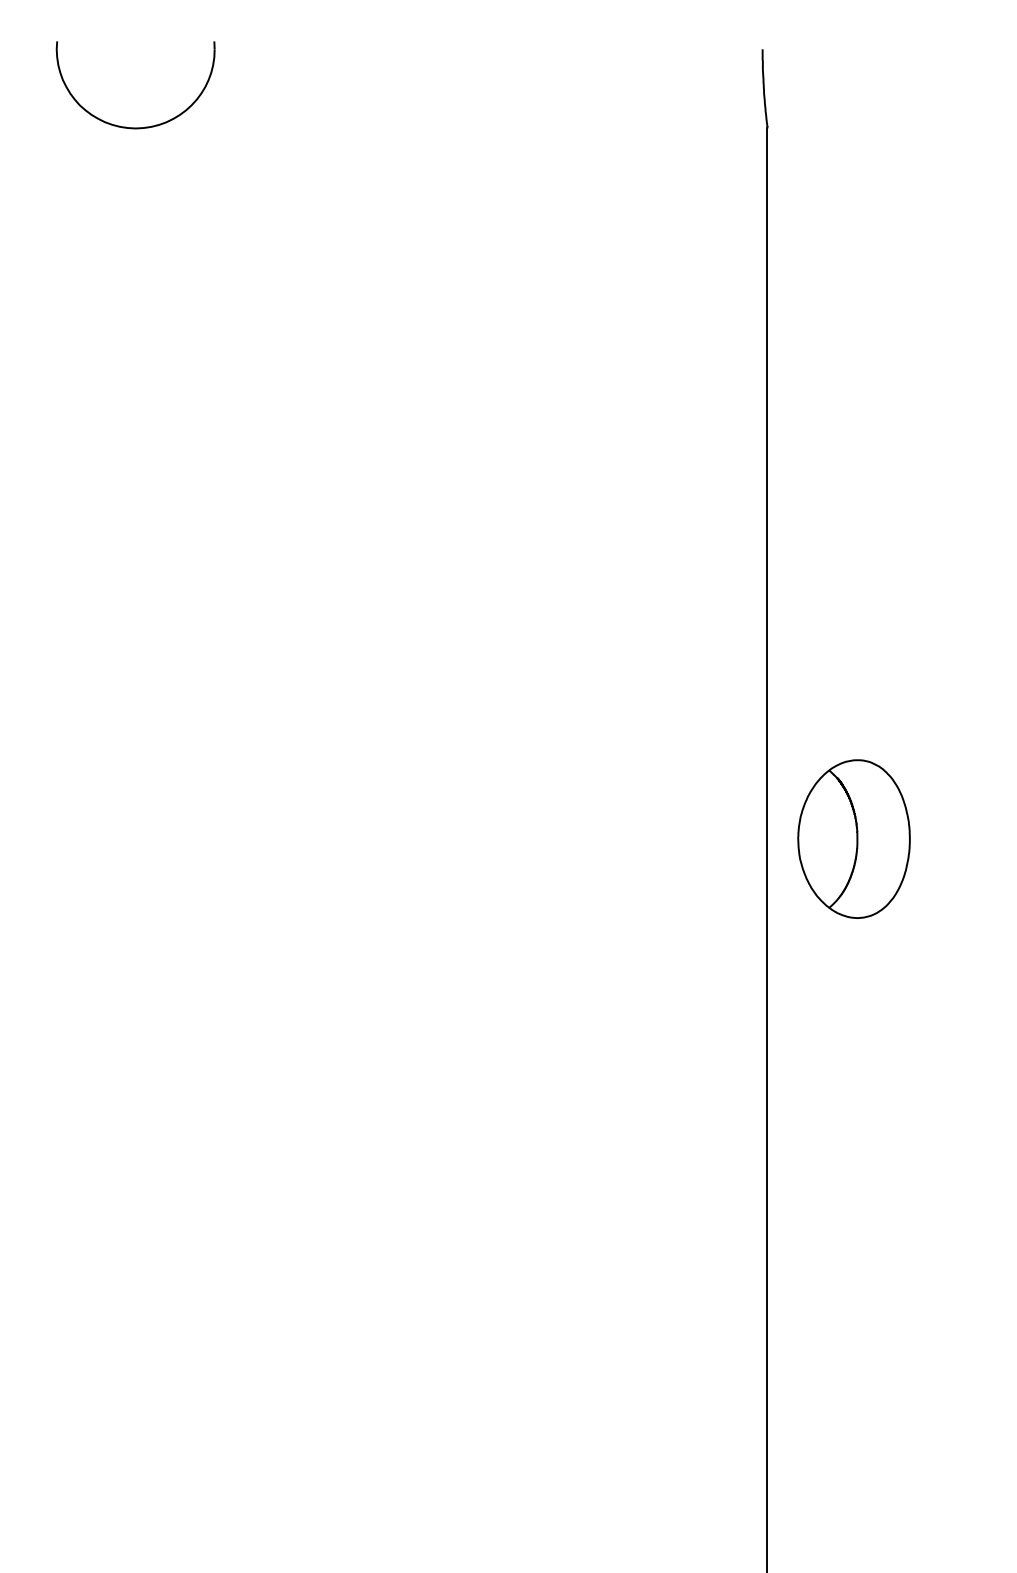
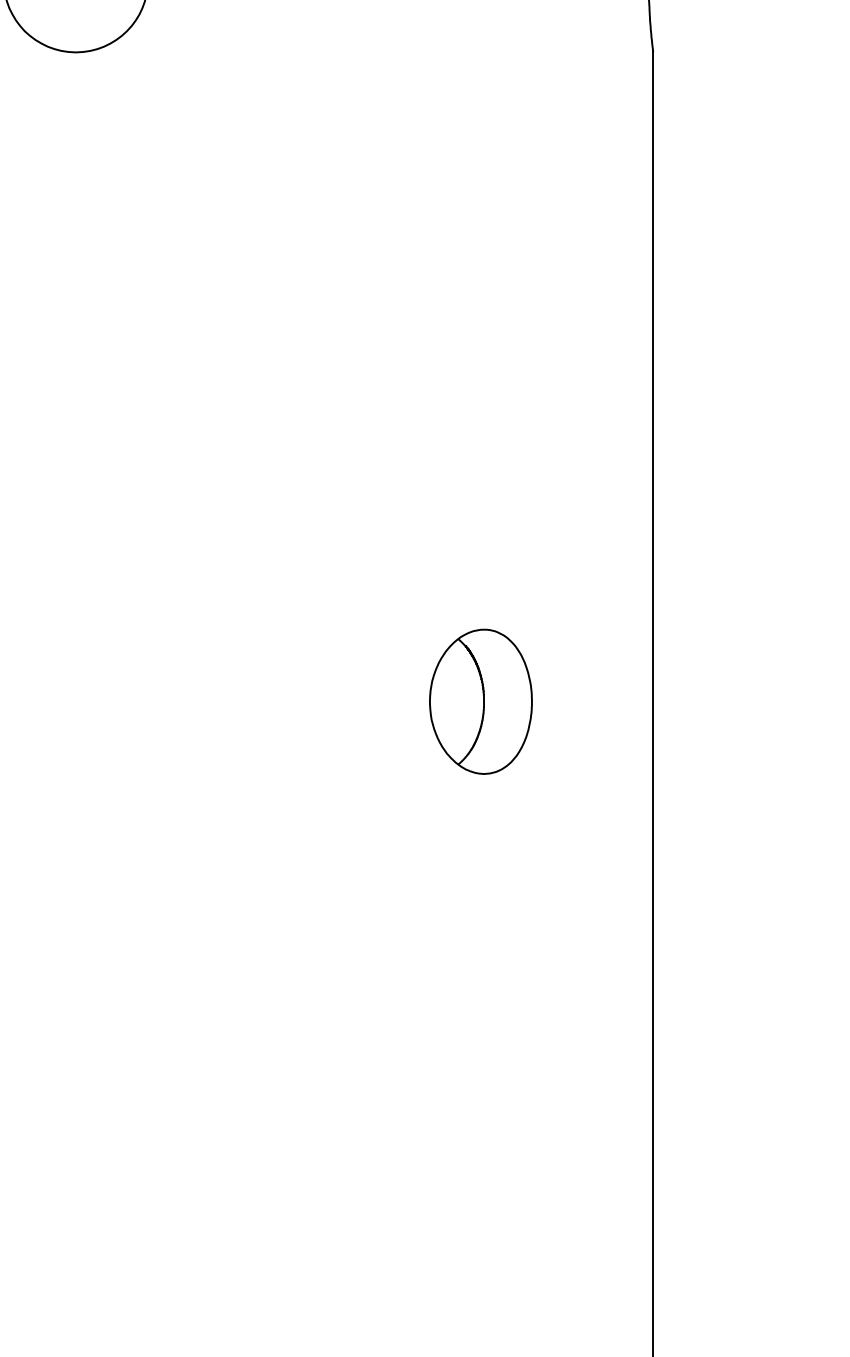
part: (853, 839) -> (480, 702), moved

